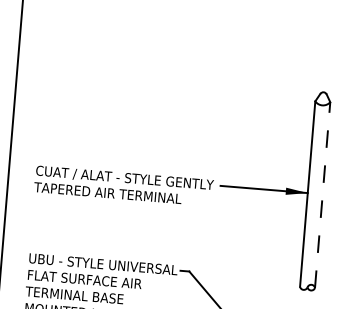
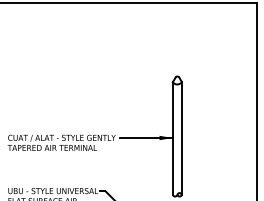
line: (321, 195) -> (181, 138), dashed -> solid

